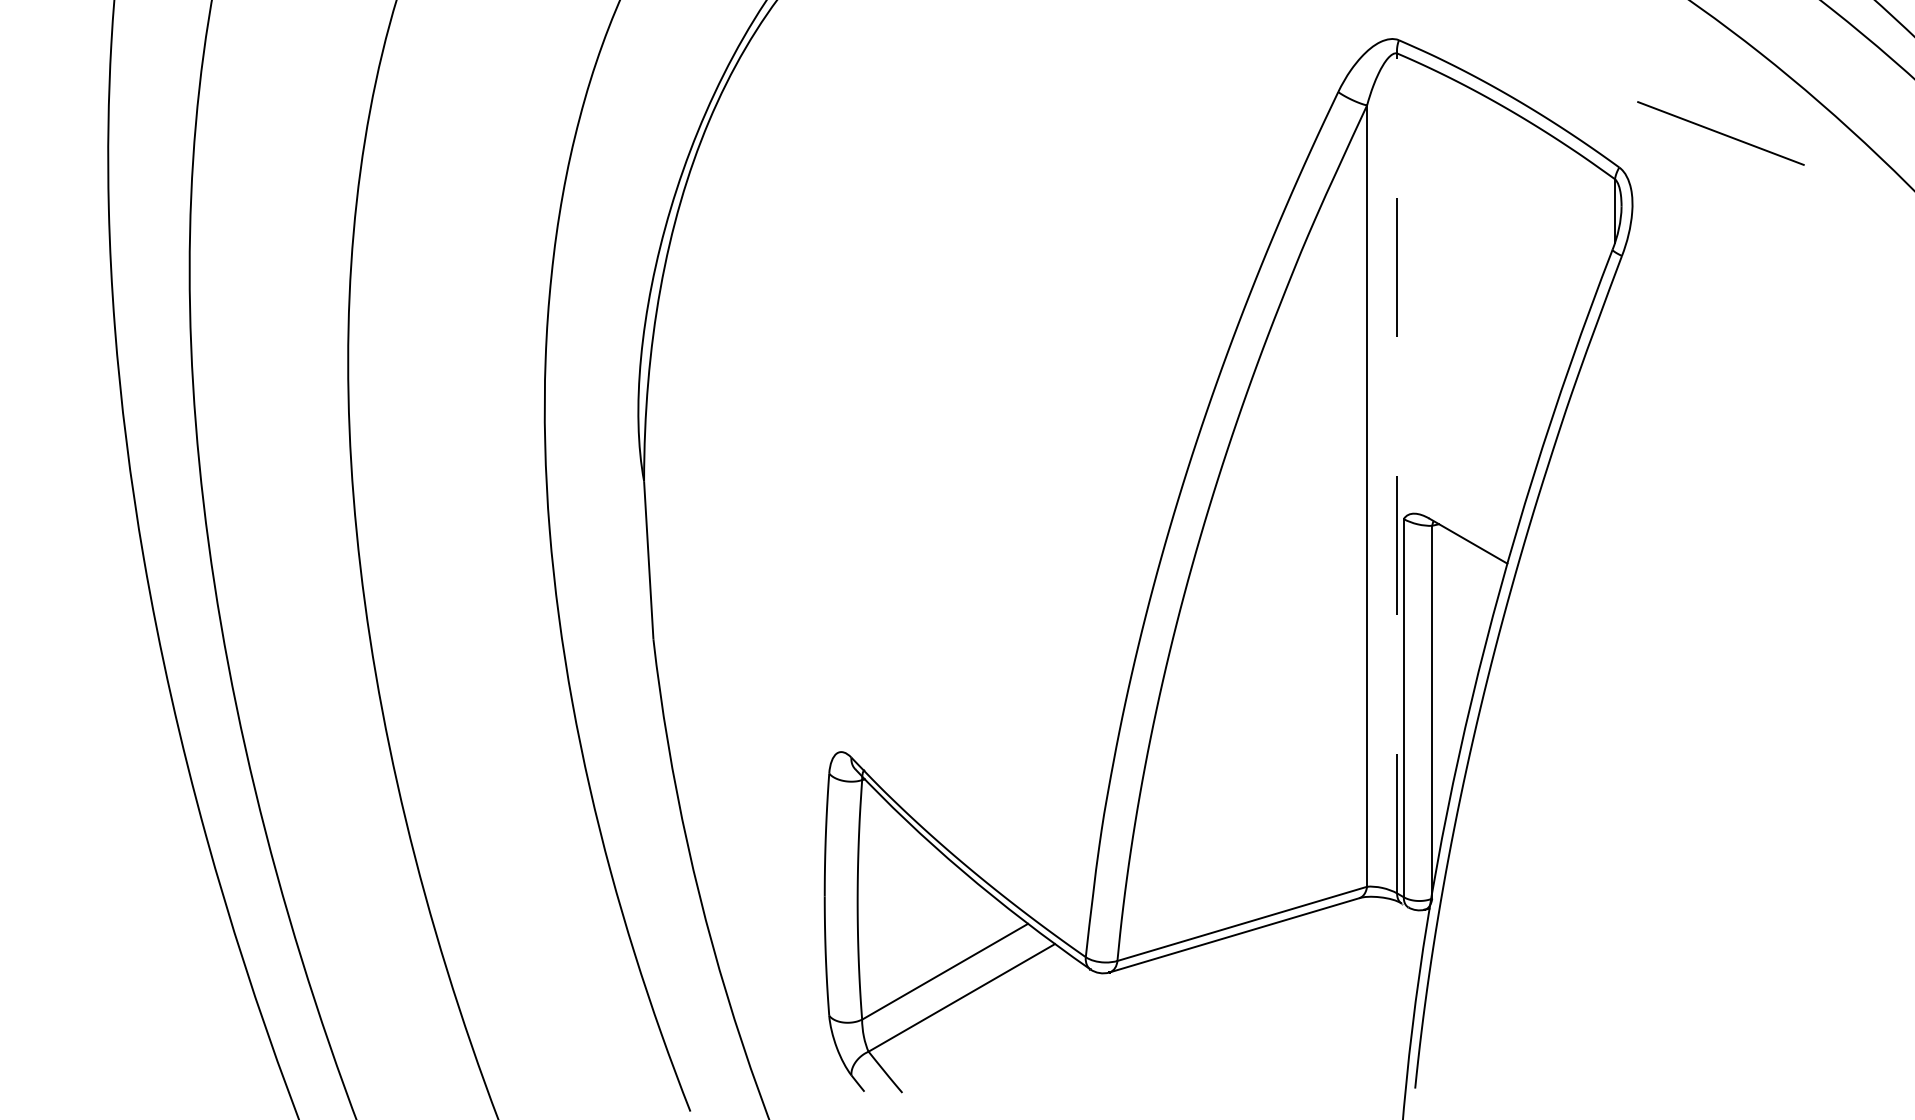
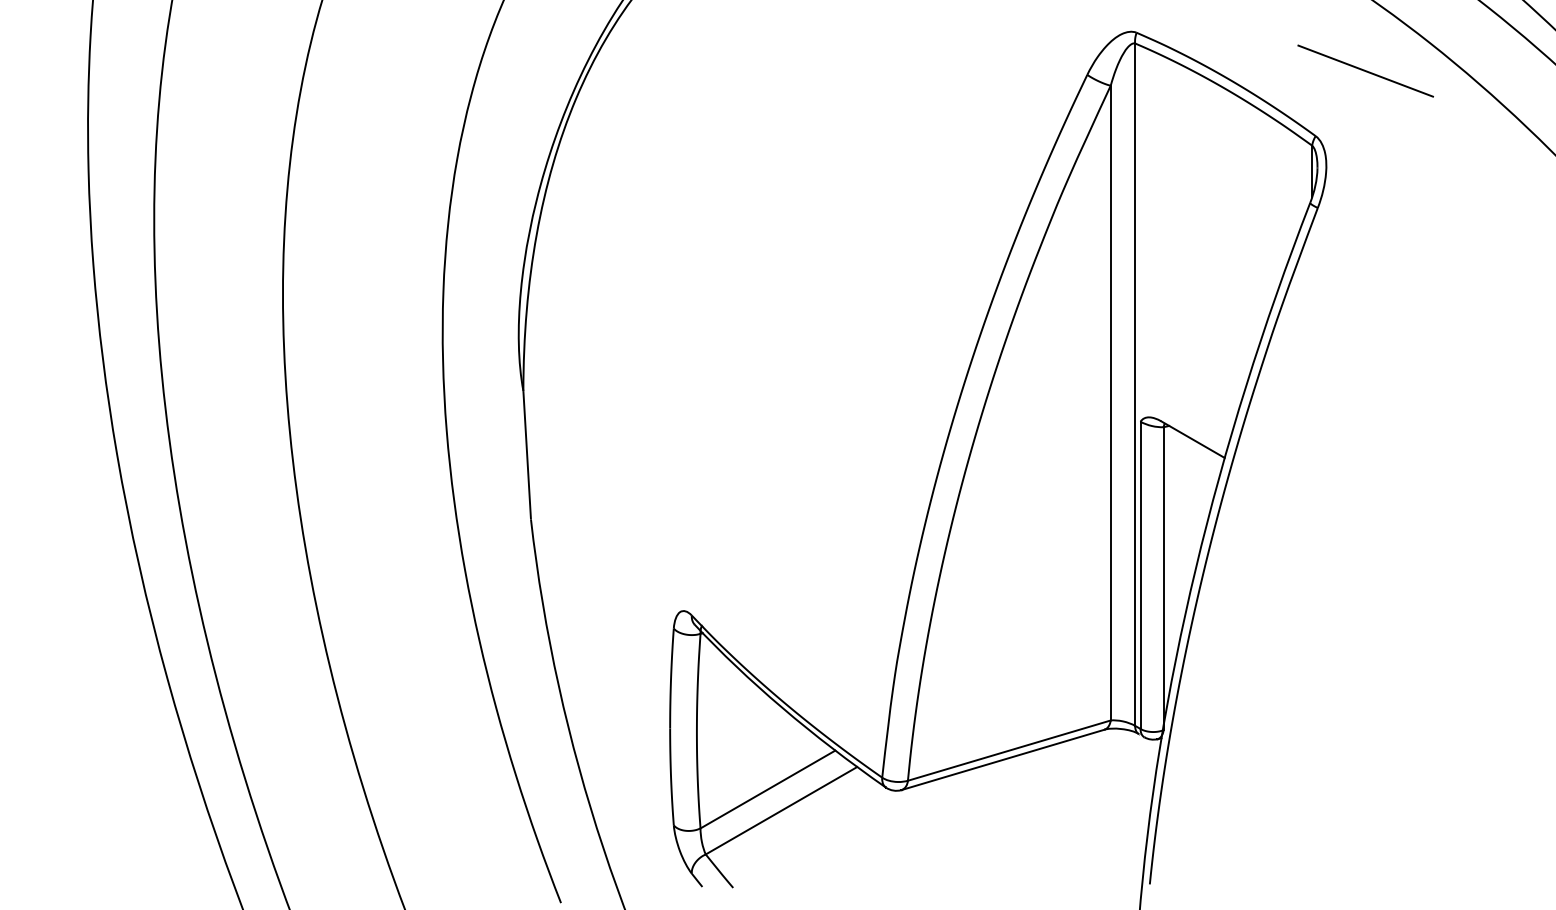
line: (1720, 133) -> (1365, 71), moved
line: (1397, 473) -> (1135, 384), dashed -> solid

